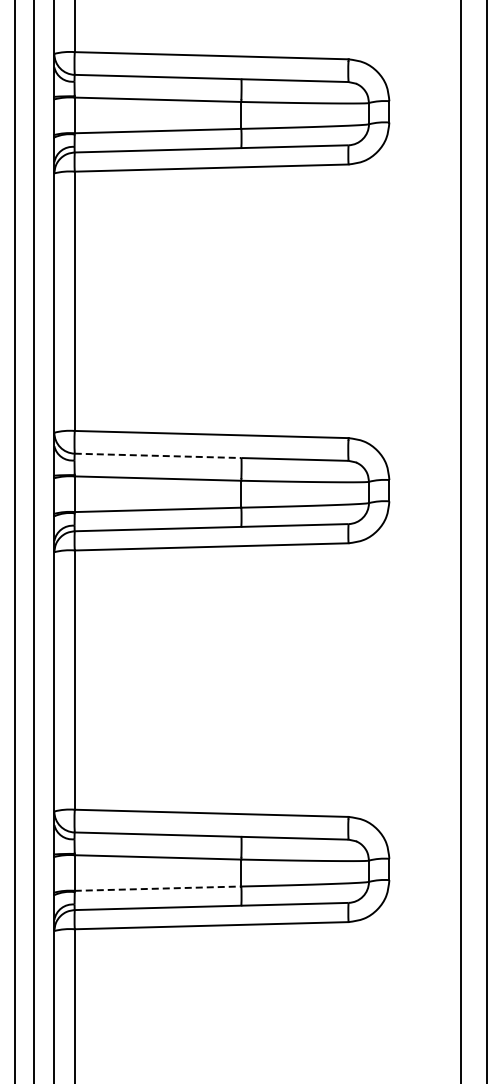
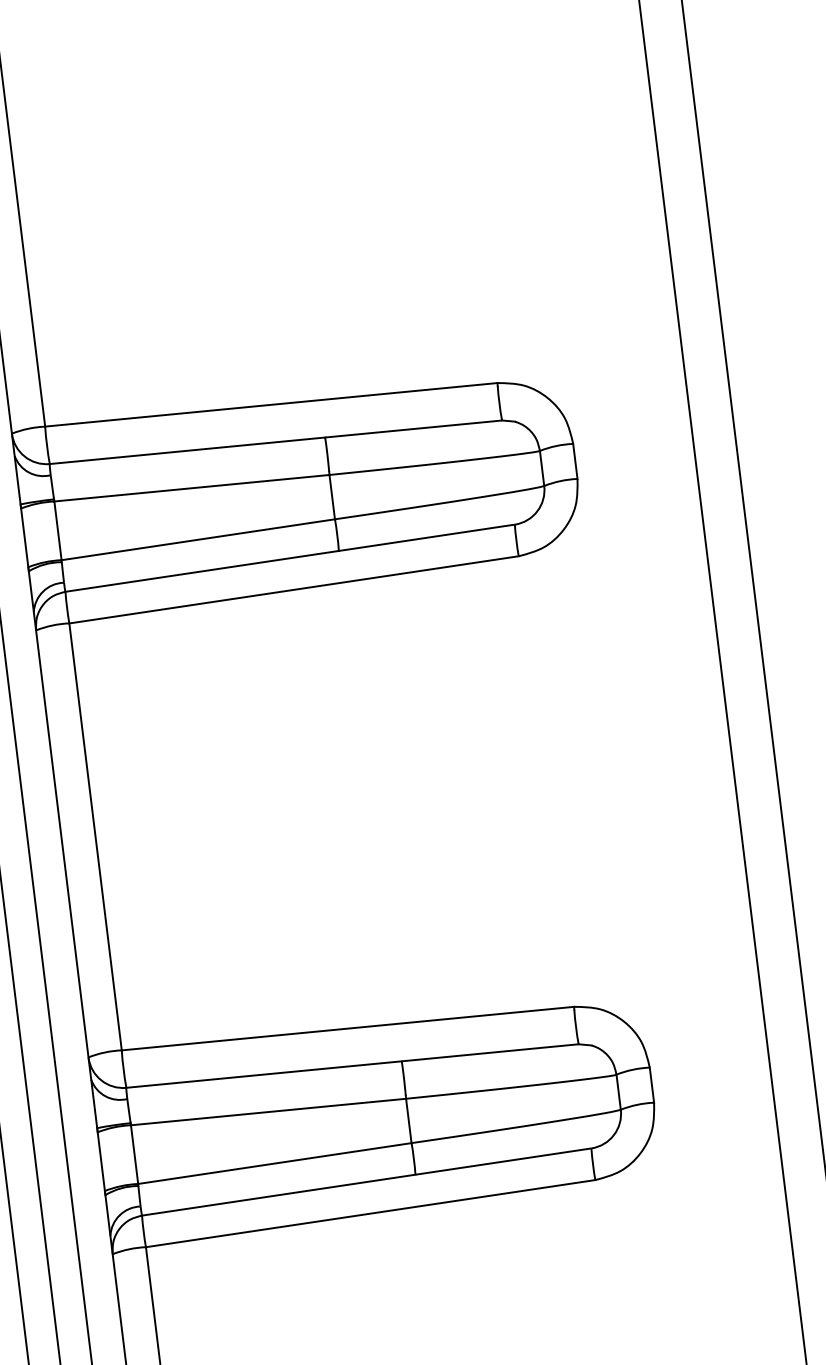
line: (158, 455) -> (188, 450), dashed -> solid
line: (158, 888) -> (275, 1163), dashed -> solid

